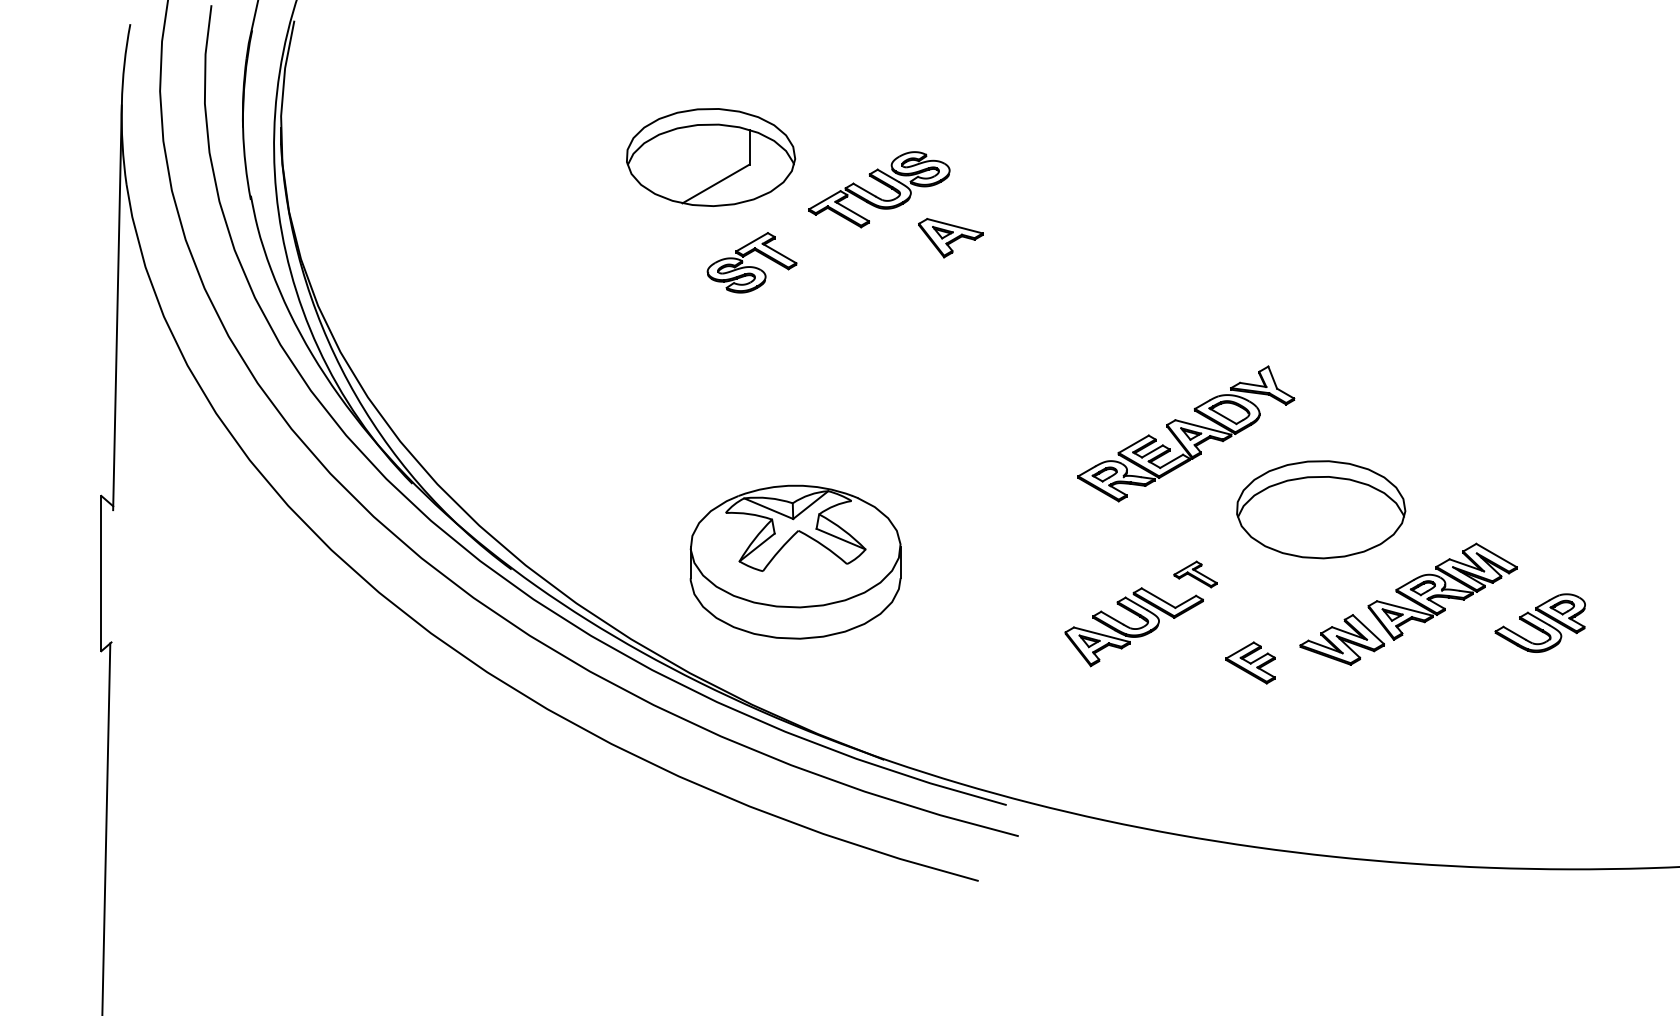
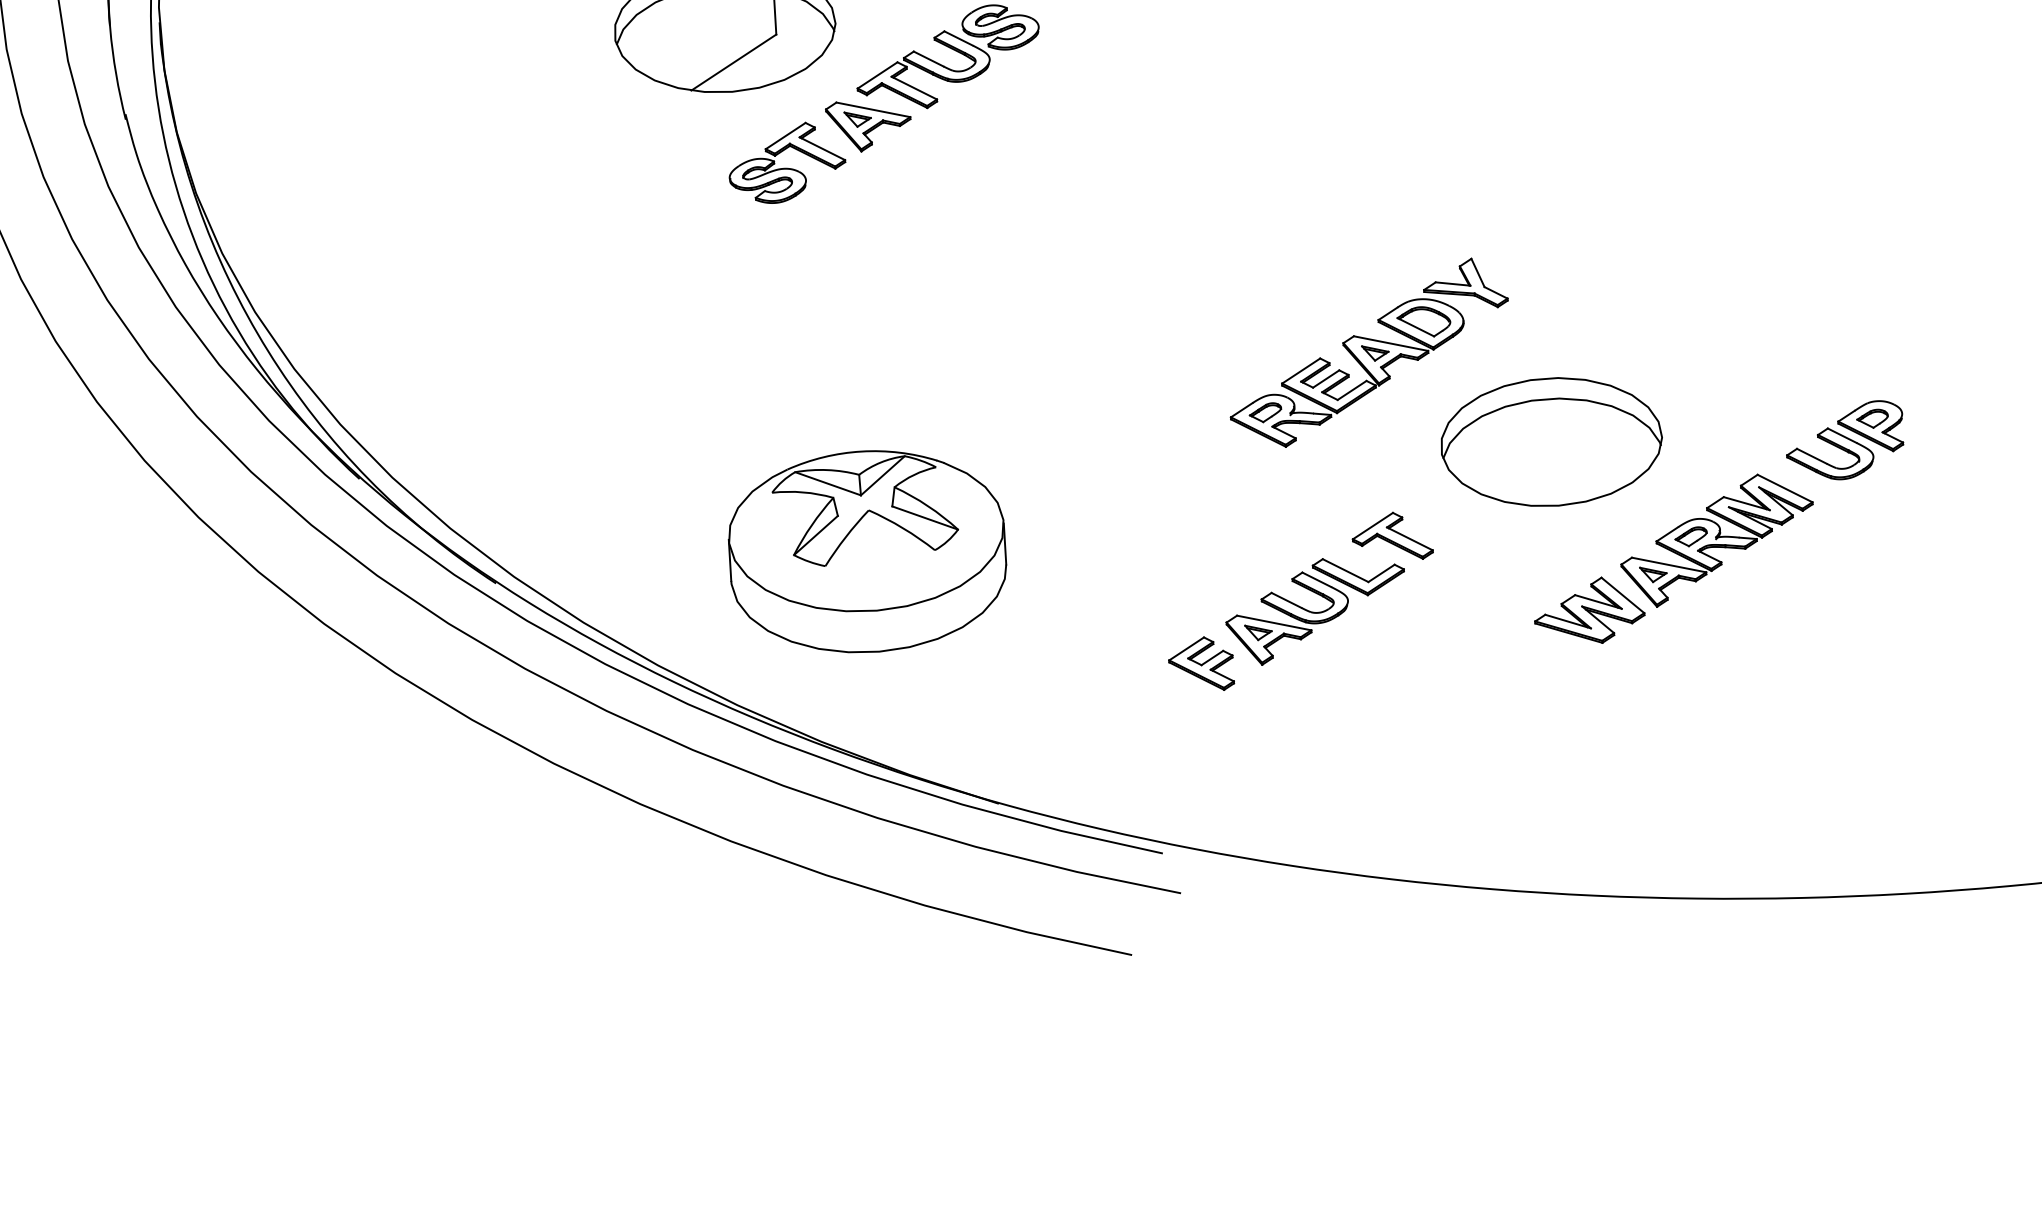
part: (950, 238) -> (868, 126), moved
part: (1195, 574) -> (1392, 536), size x1.43
part: (1539, 622) -> (1843, 440), moved
part: (1250, 662) -> (1201, 663), moved

